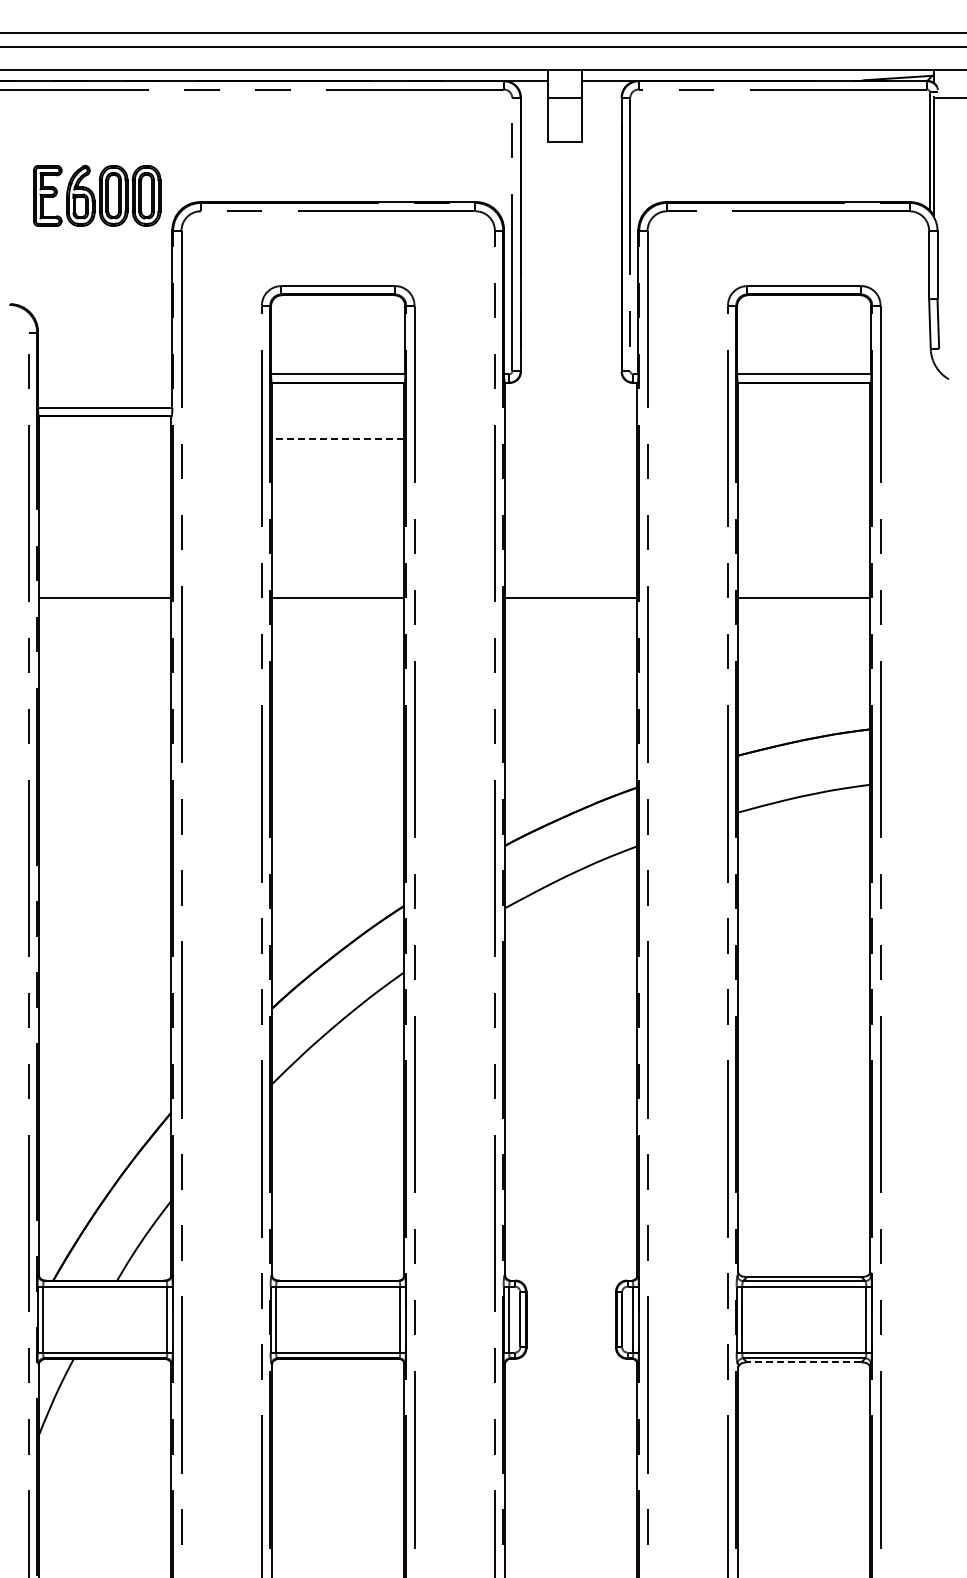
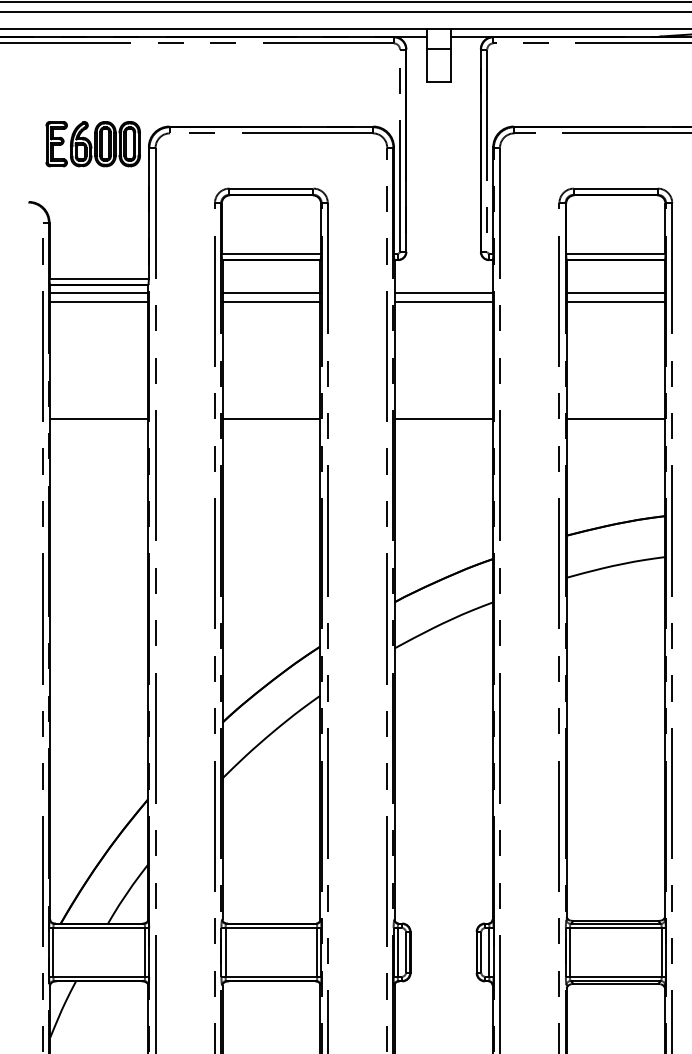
part: (97, 195) -> (93, 143), moved
line: (105, 427) -> (99, 293), added
line: (338, 427) -> (271, 293), added
line: (571, 427) -> (443, 293), added
line: (804, 427) -> (615, 293), added
line: (105, 438) -> (99, 301), added
line: (337, 438) -> (270, 301), dashed -> solid
line: (571, 438) -> (443, 301), added
line: (804, 438) -> (615, 301), added
line: (803, 1362) -> (615, 984), dashed -> solid

